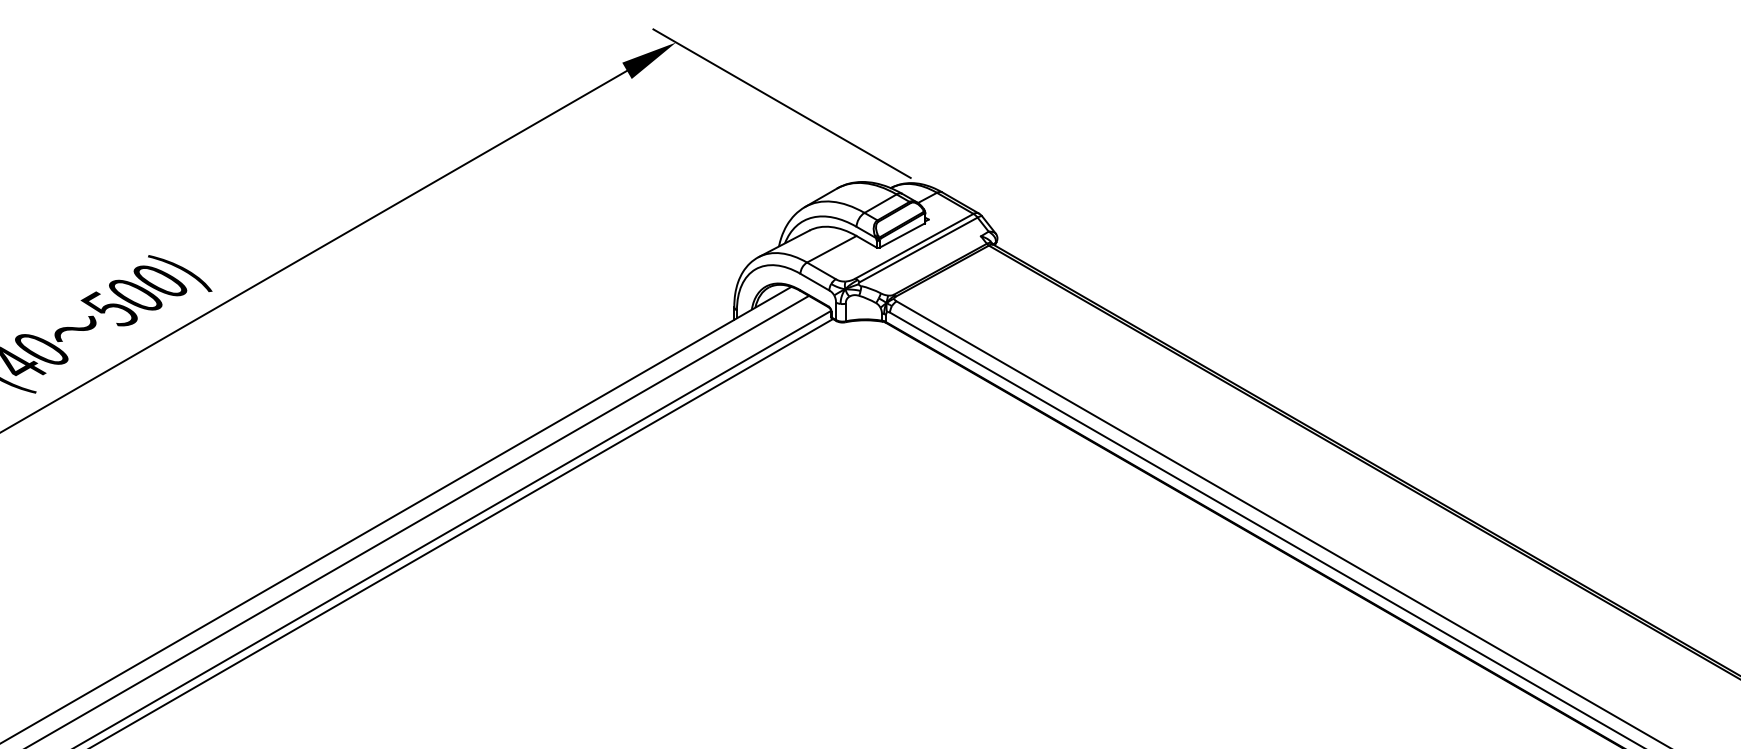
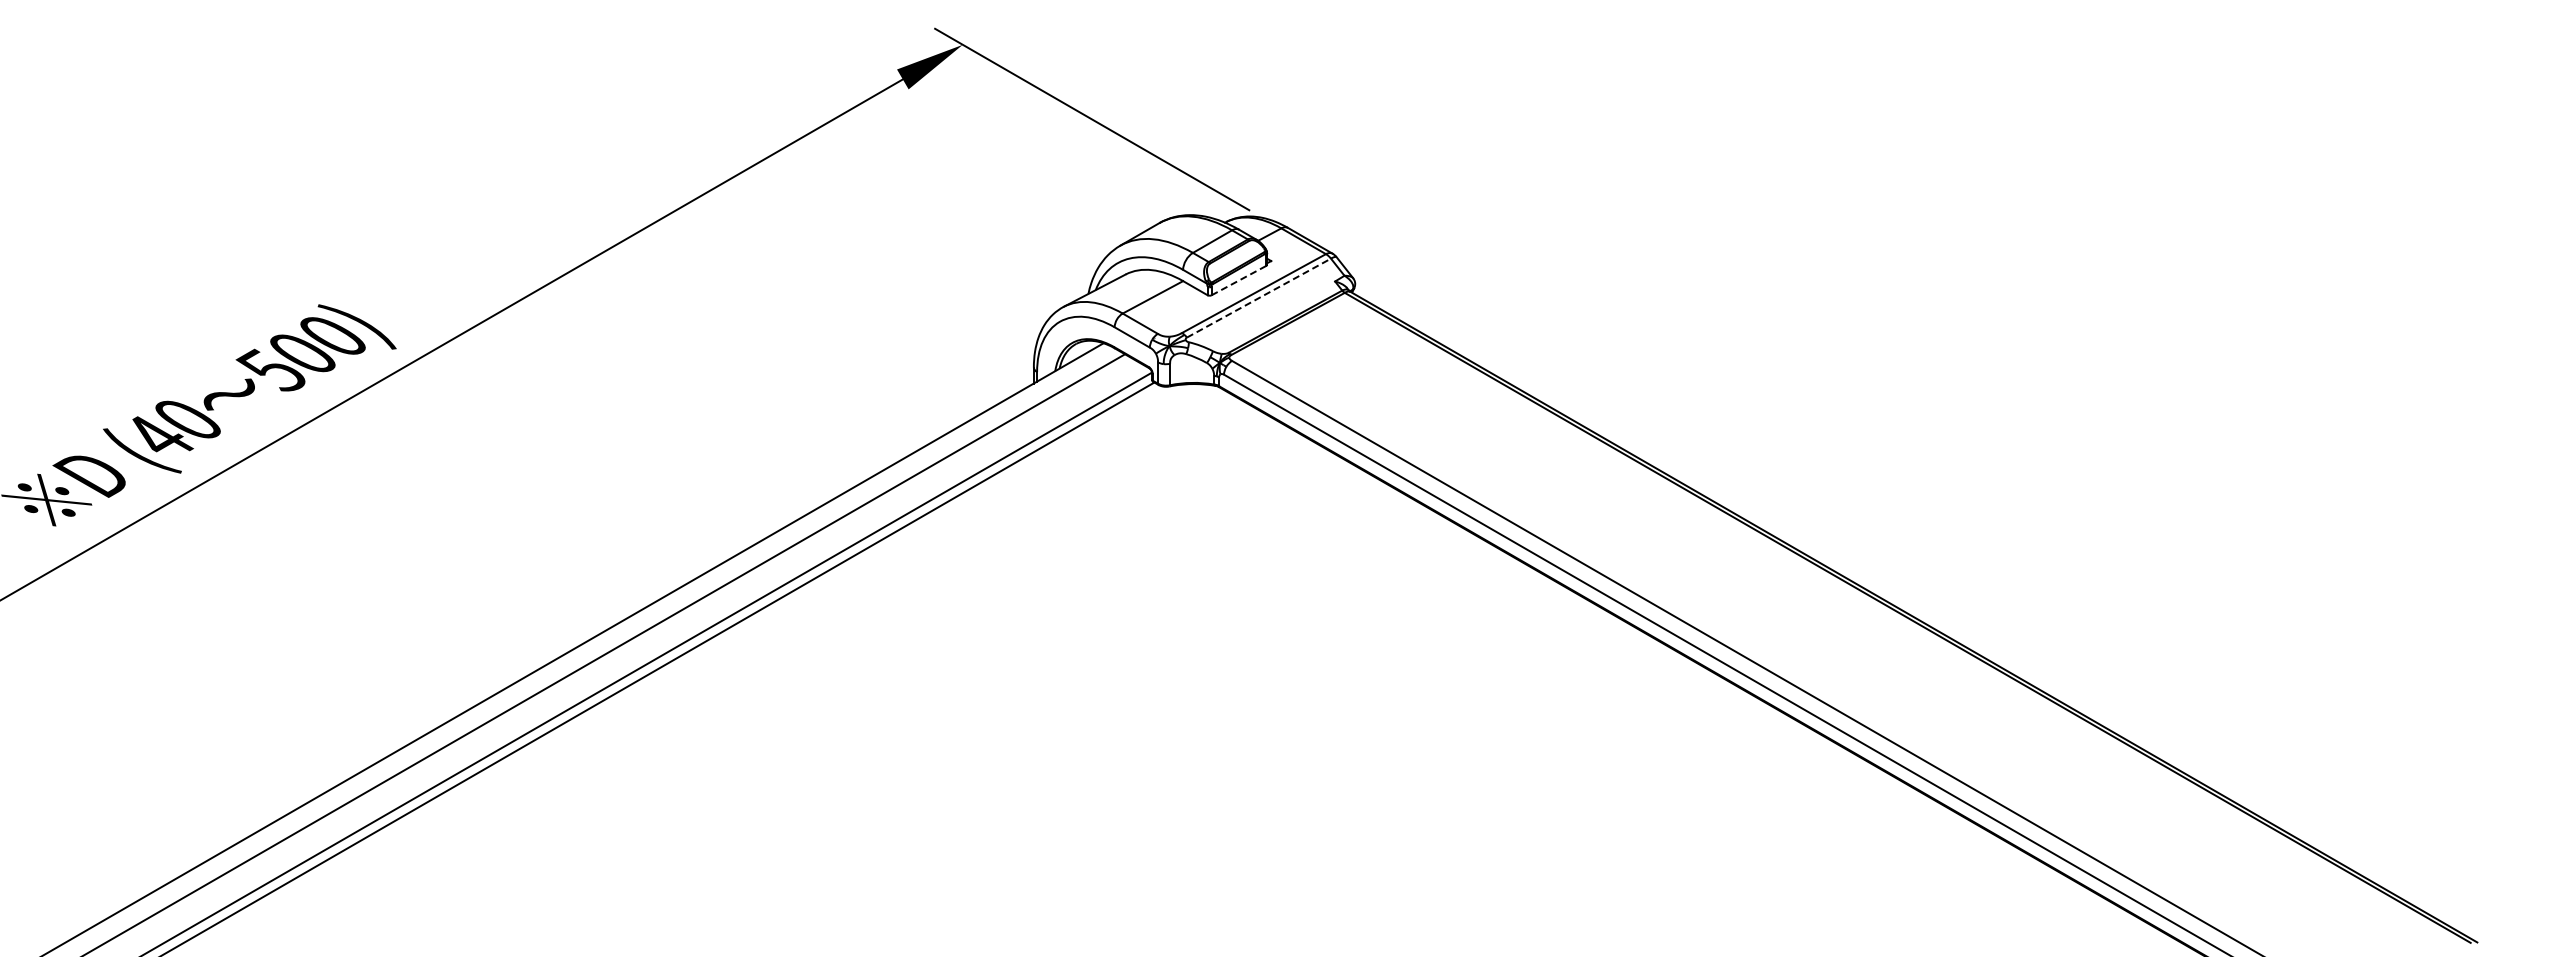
line: (902, 235) -> (1239, 280), solid -> dashed
line: (919, 249) -> (1259, 297), solid -> dashed

